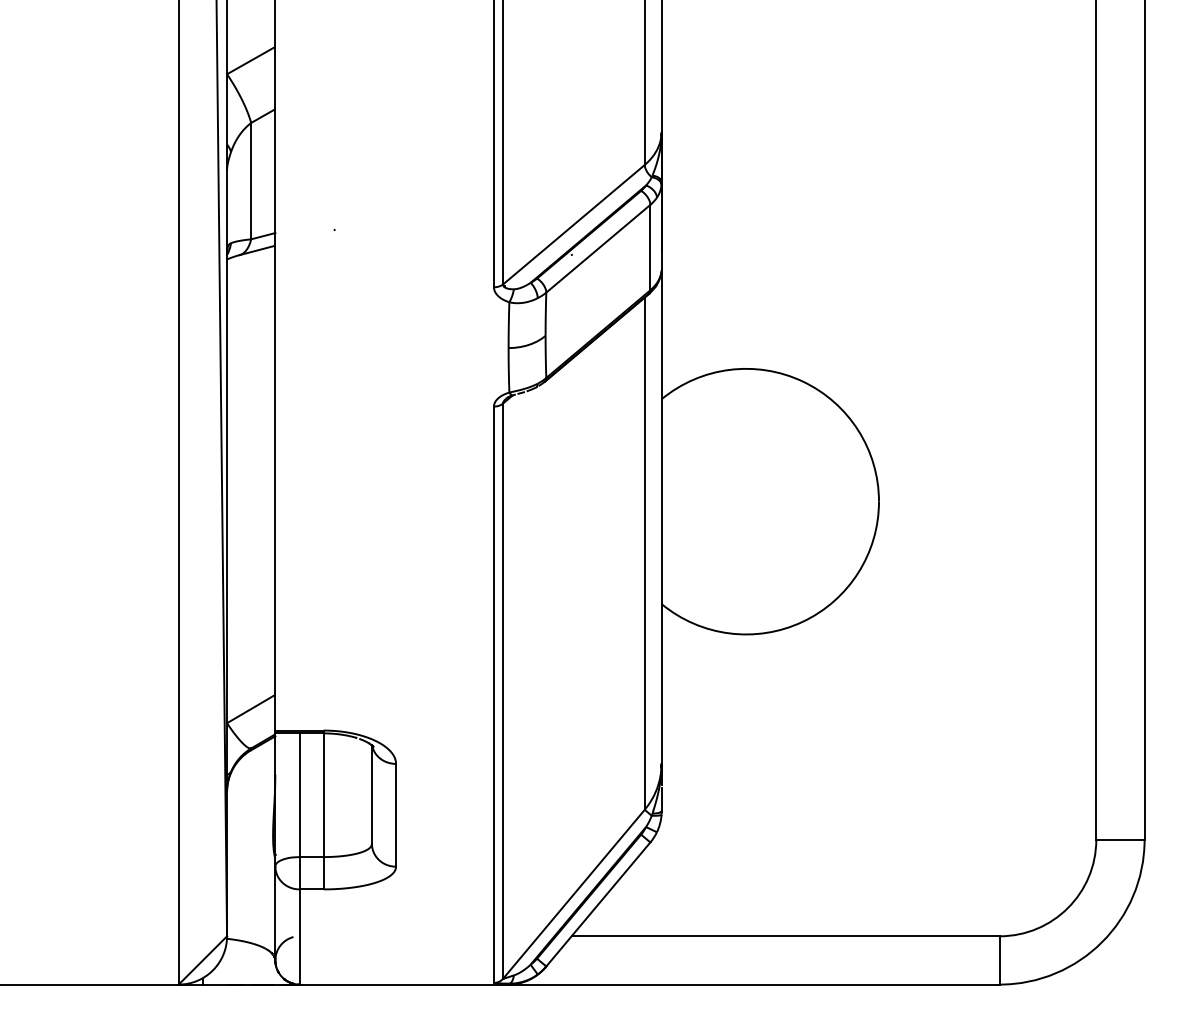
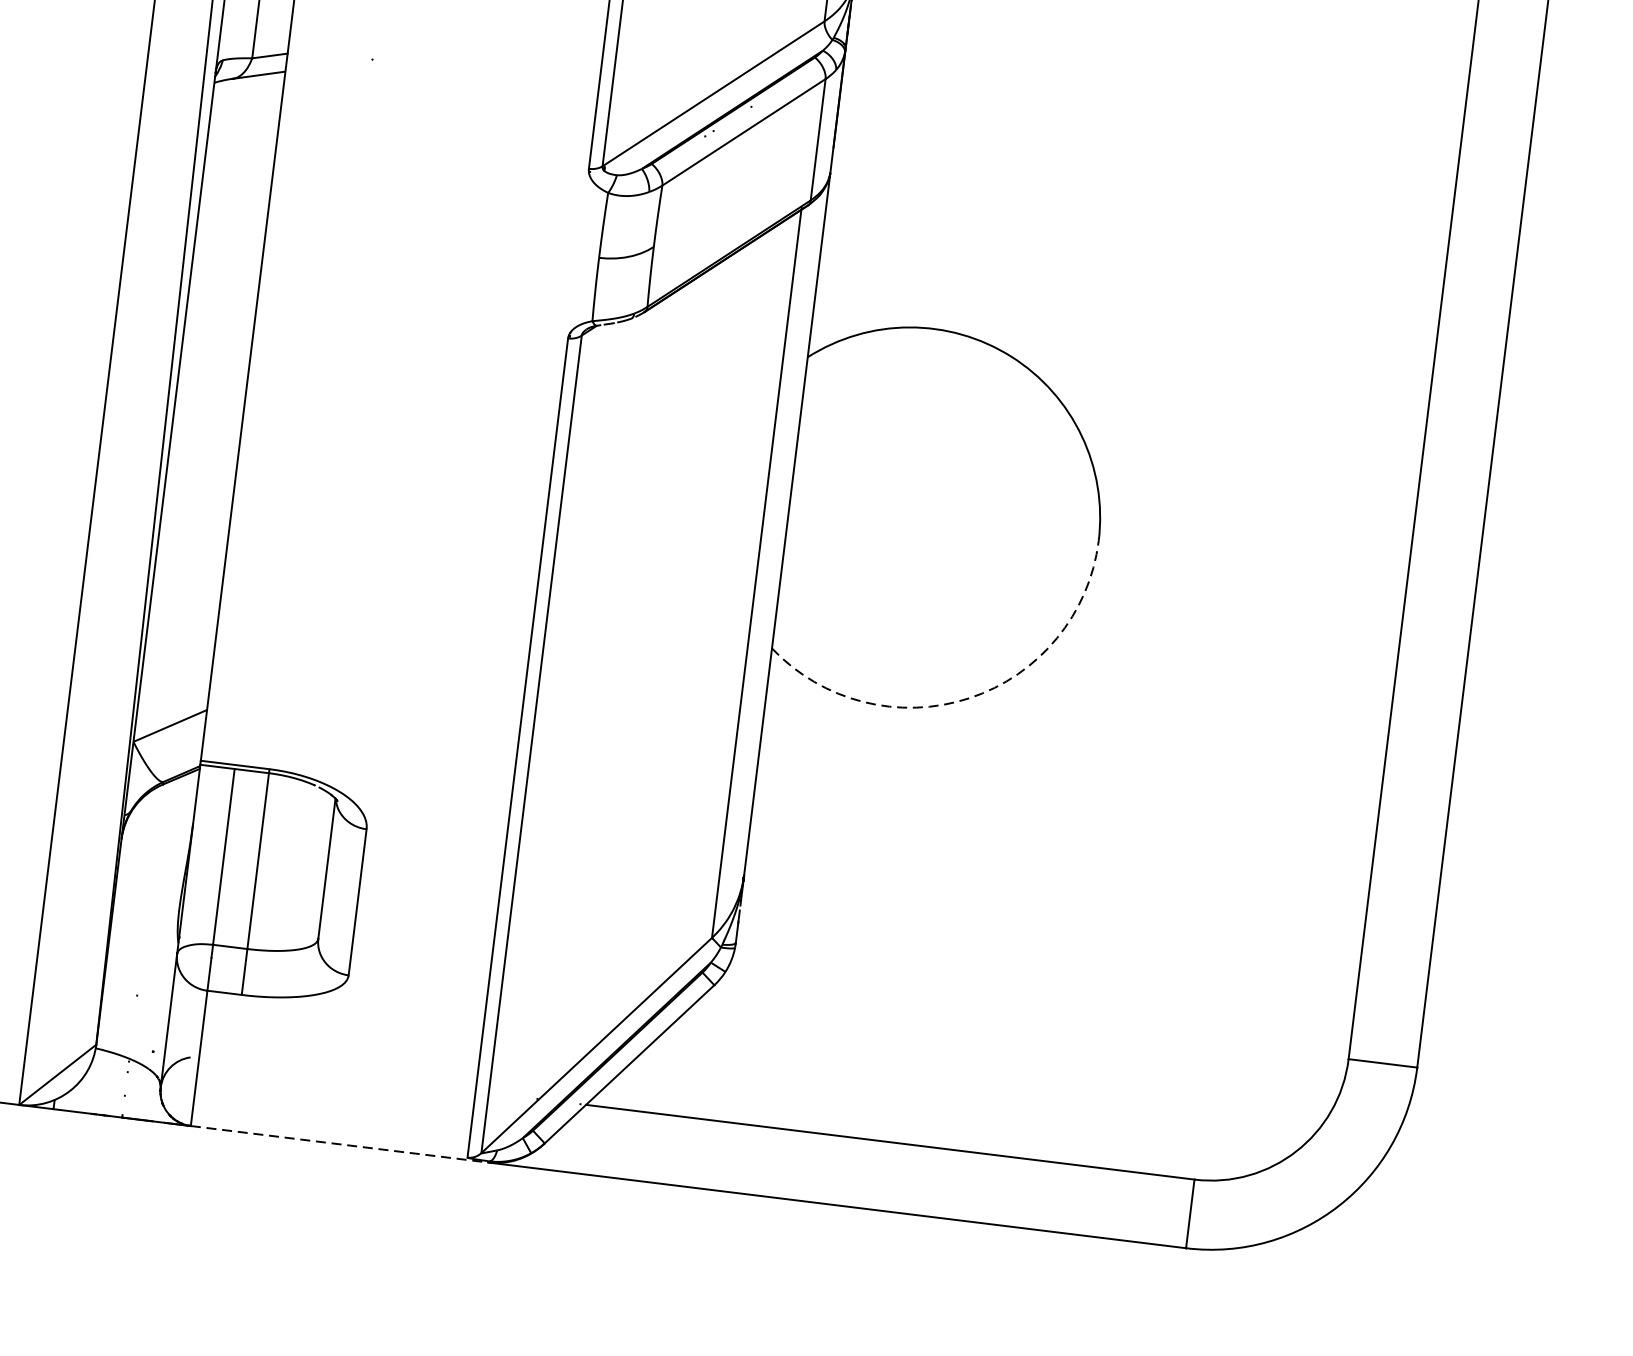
arc: (802, 621) -> (969, 697), solid -> dashed
line: (404, 984) -> (340, 1144), solid -> dashed

